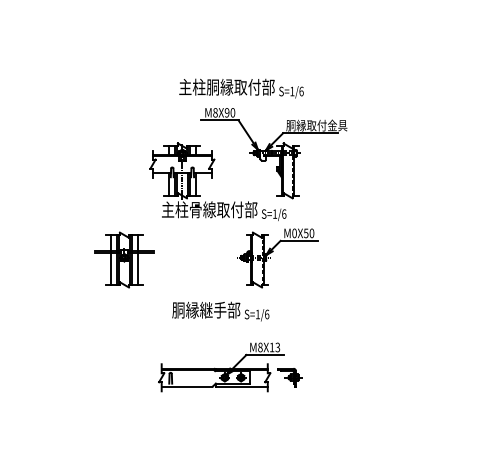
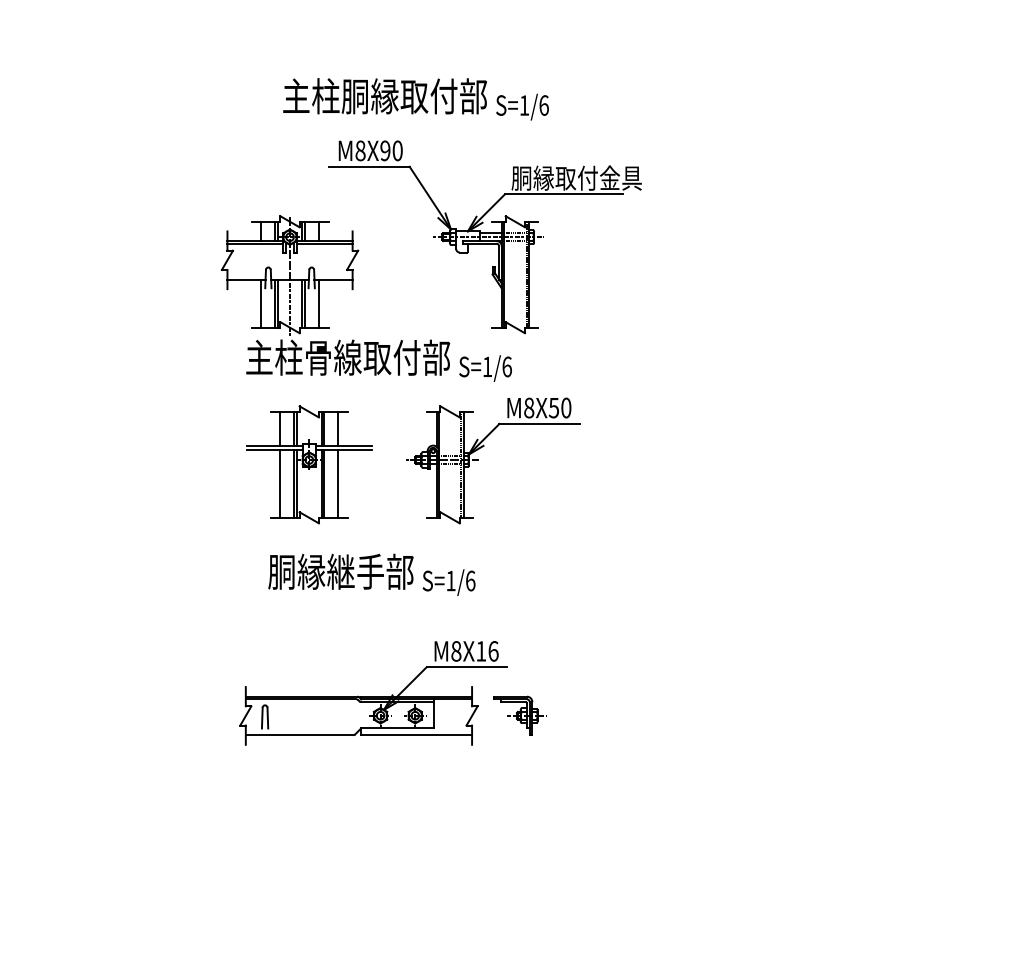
text: (294, 233) -> (529, 408), M0X50 -> M8X50
part: (124, 259) -> (309, 463), moved
text: (277, 347) -> (492, 651), M8X13 -> M8X16

